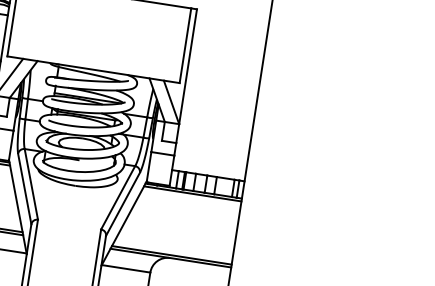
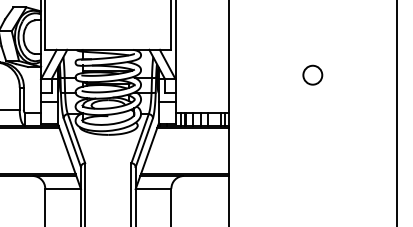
circle: (367, 146) -> (312, 74), added

